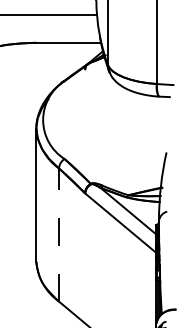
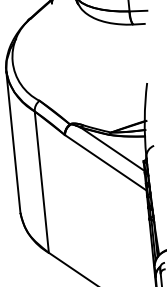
line: (59, 235) -> (42, 182), dashed -> solid

